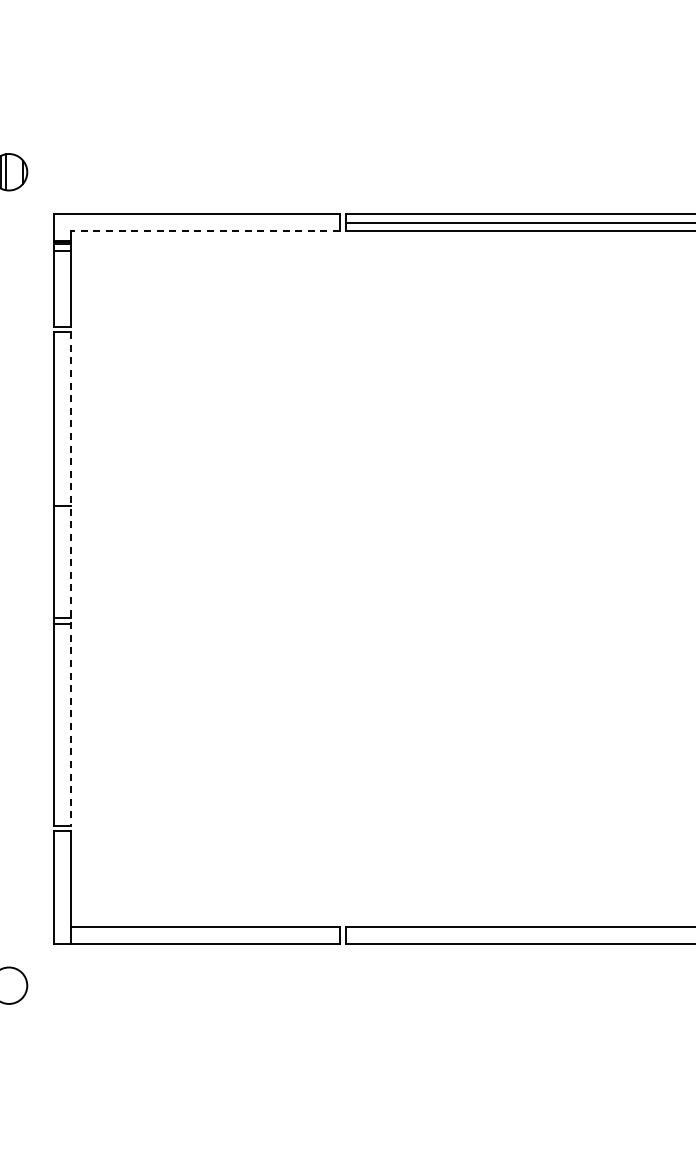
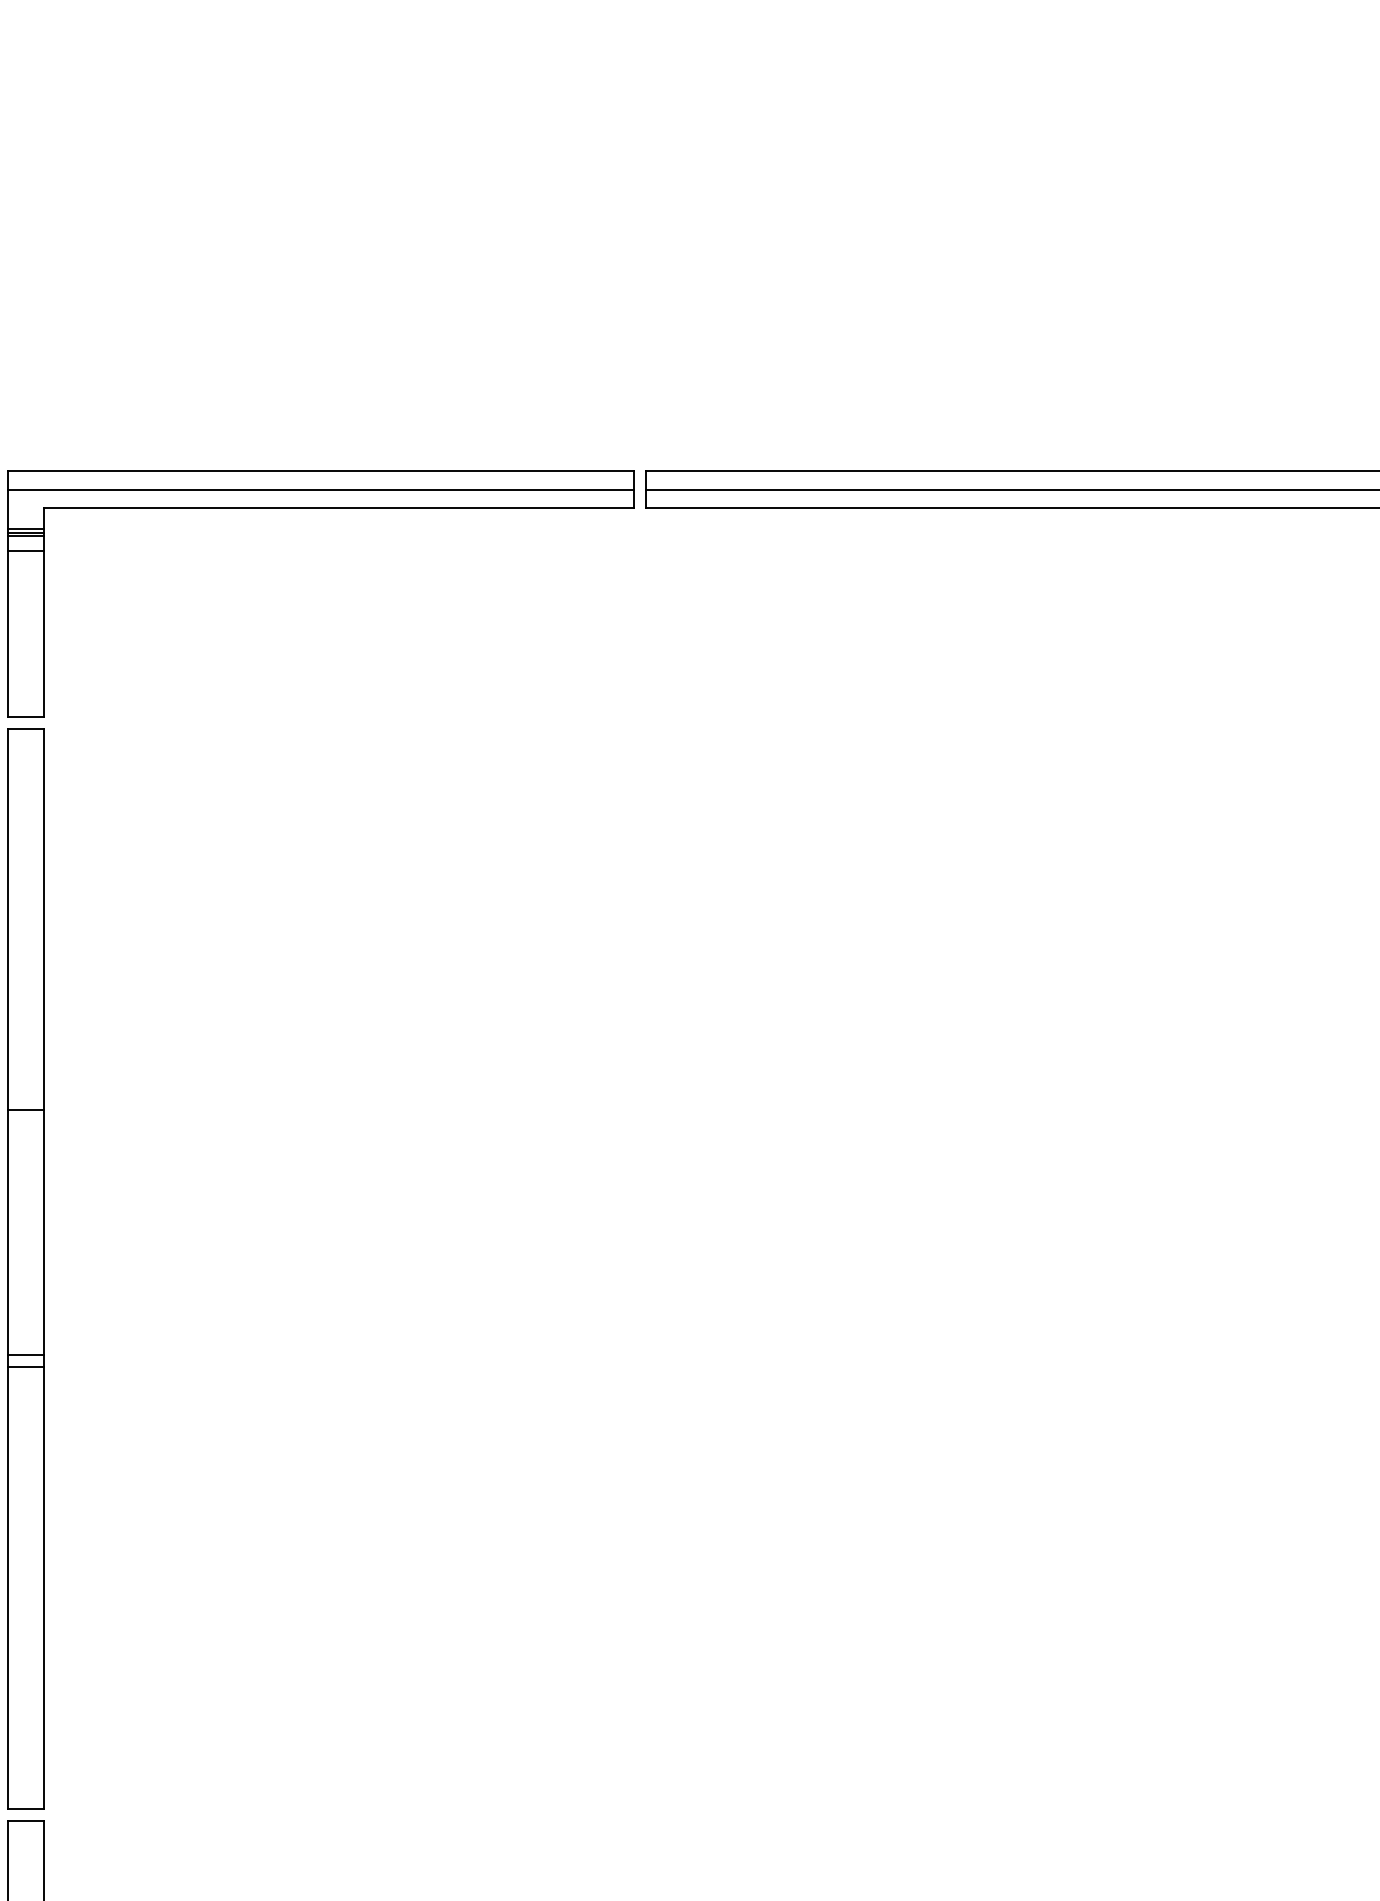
line: (196, 222) -> (319, 489), added
line: (205, 231) -> (339, 508), dashed -> solid
line: (70, 579) -> (43, 1270), dashed -> solid

